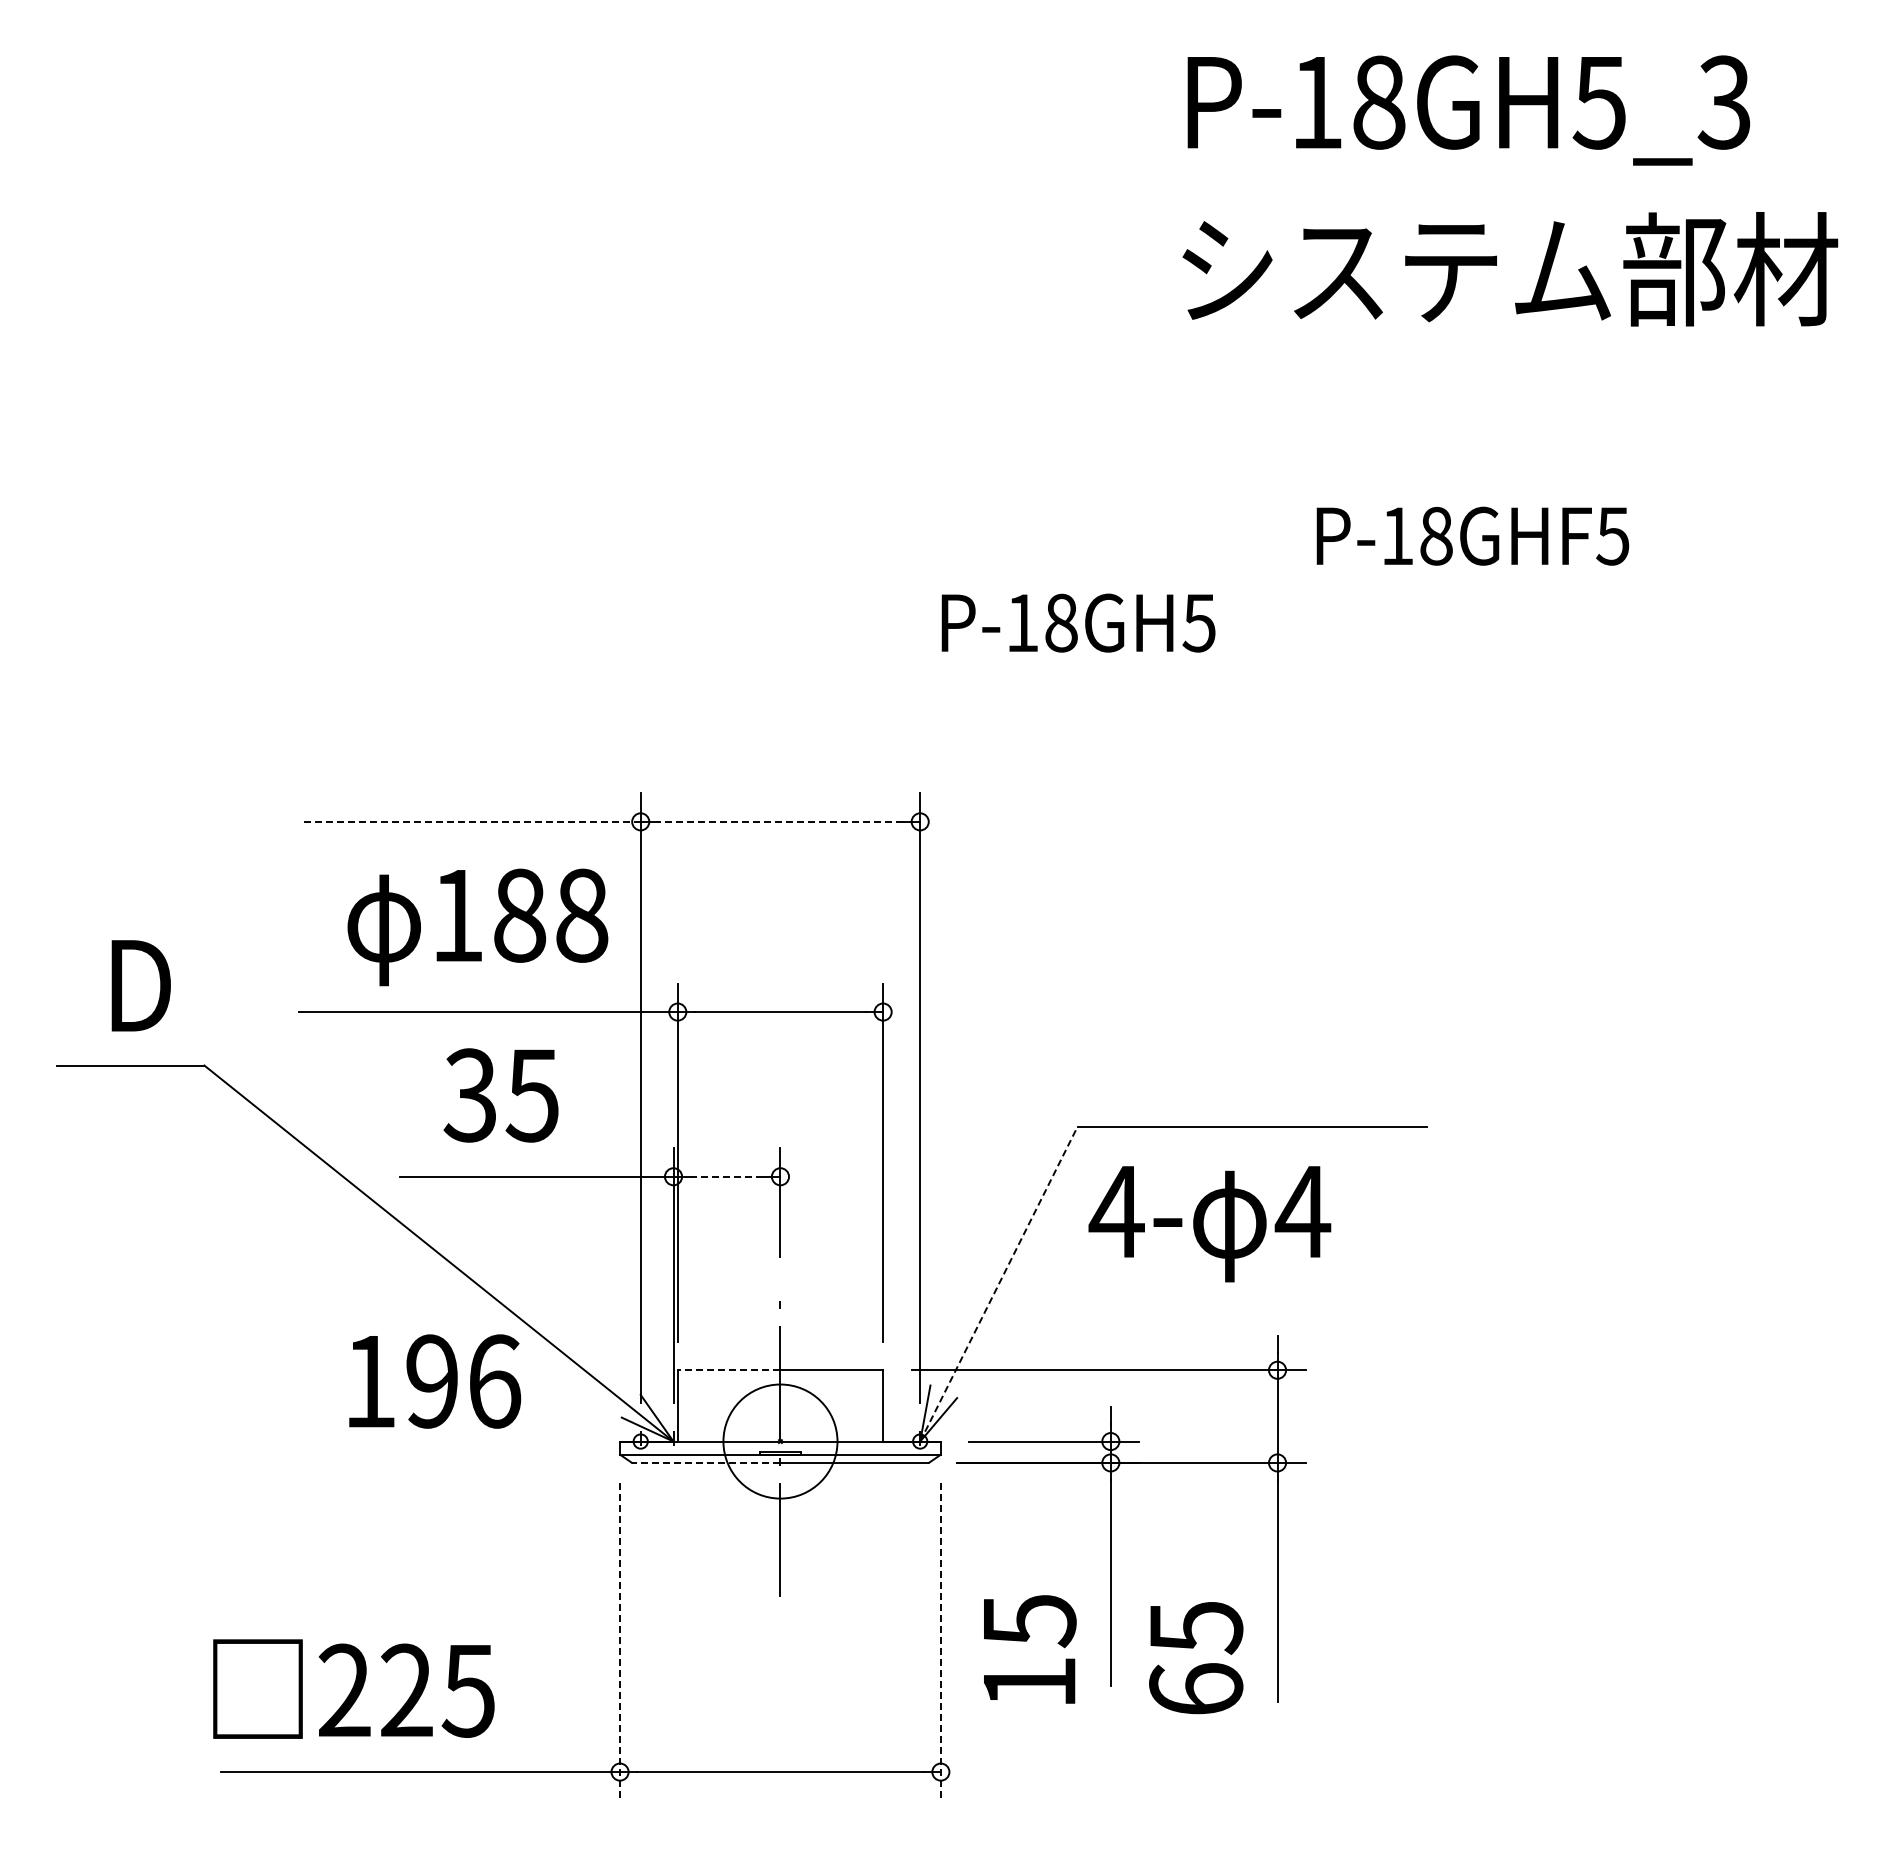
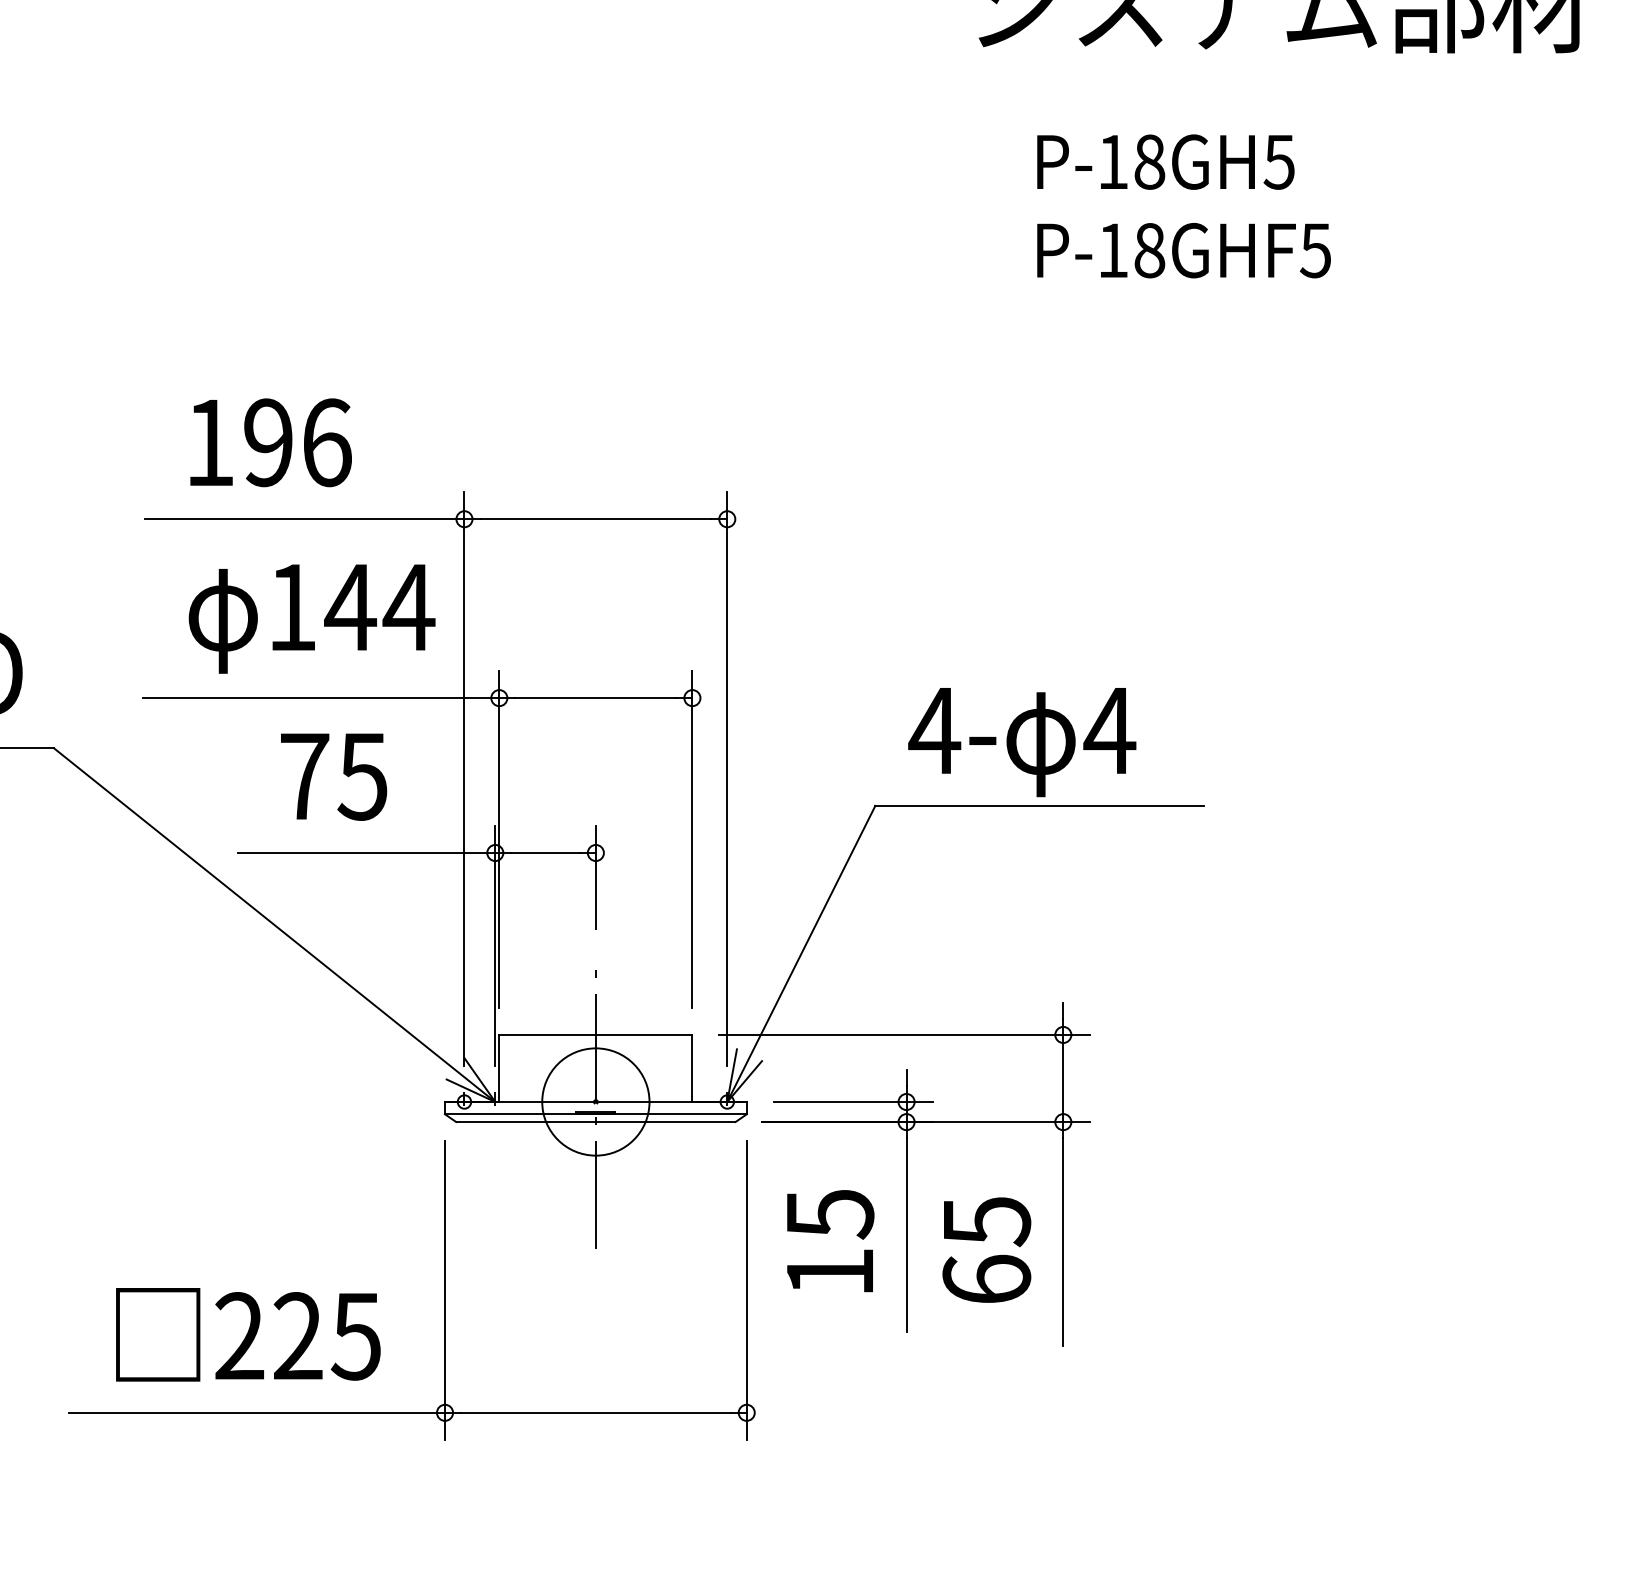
text: (1472, 535) -> (1183, 249), moved
text: (1078, 622) -> (1165, 161), moved
line: (470, 821) -> (304, 518), dashed -> solid
line: (780, 821) -> (595, 518), dashed -> solid
text: (550, 915) -> (379, 607), 188 -> 144
text: (469, 1095) -> (303, 776), 35 -> 75
line: (726, 1176) -> (545, 852), dashed -> solid
text: (1209, 1224) -> (1021, 742), moved
line: (998, 1284) -> (800, 954), dashed -> solid
line: (728, 1370) -> (547, 1035), dashed -> solid
text: (435, 1381) -> (271, 442), moved
line: (705, 1462) -> (525, 1121), dashed -> solid
line: (620, 1641) -> (445, 1290), dashed -> solid
line: (940, 1641) -> (746, 1290), dashed -> solid
text: (1030, 1649) -> (831, 1241), moved
text: (1196, 1658) -> (987, 1250), moved
text: (353, 1688) -> (247, 1334), moved

